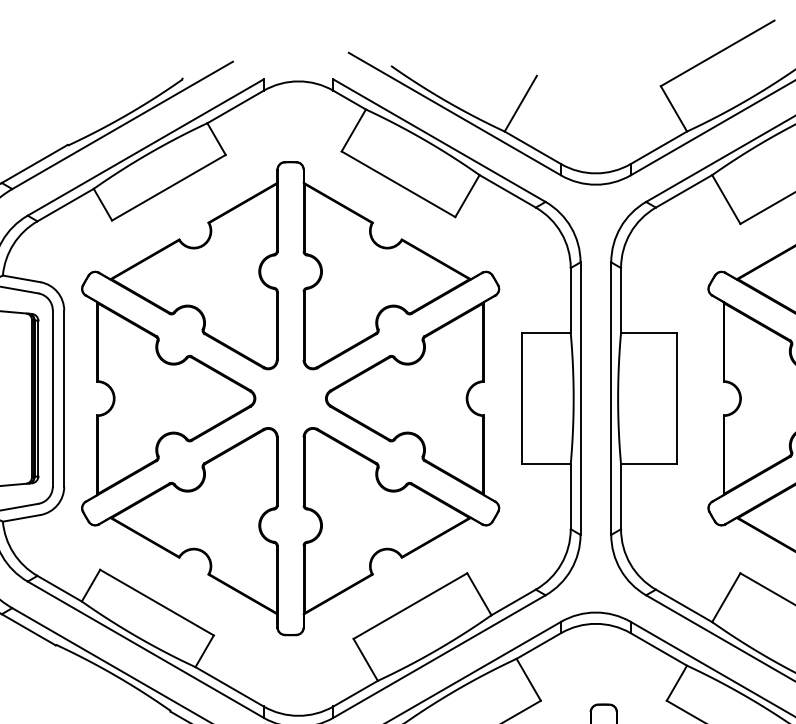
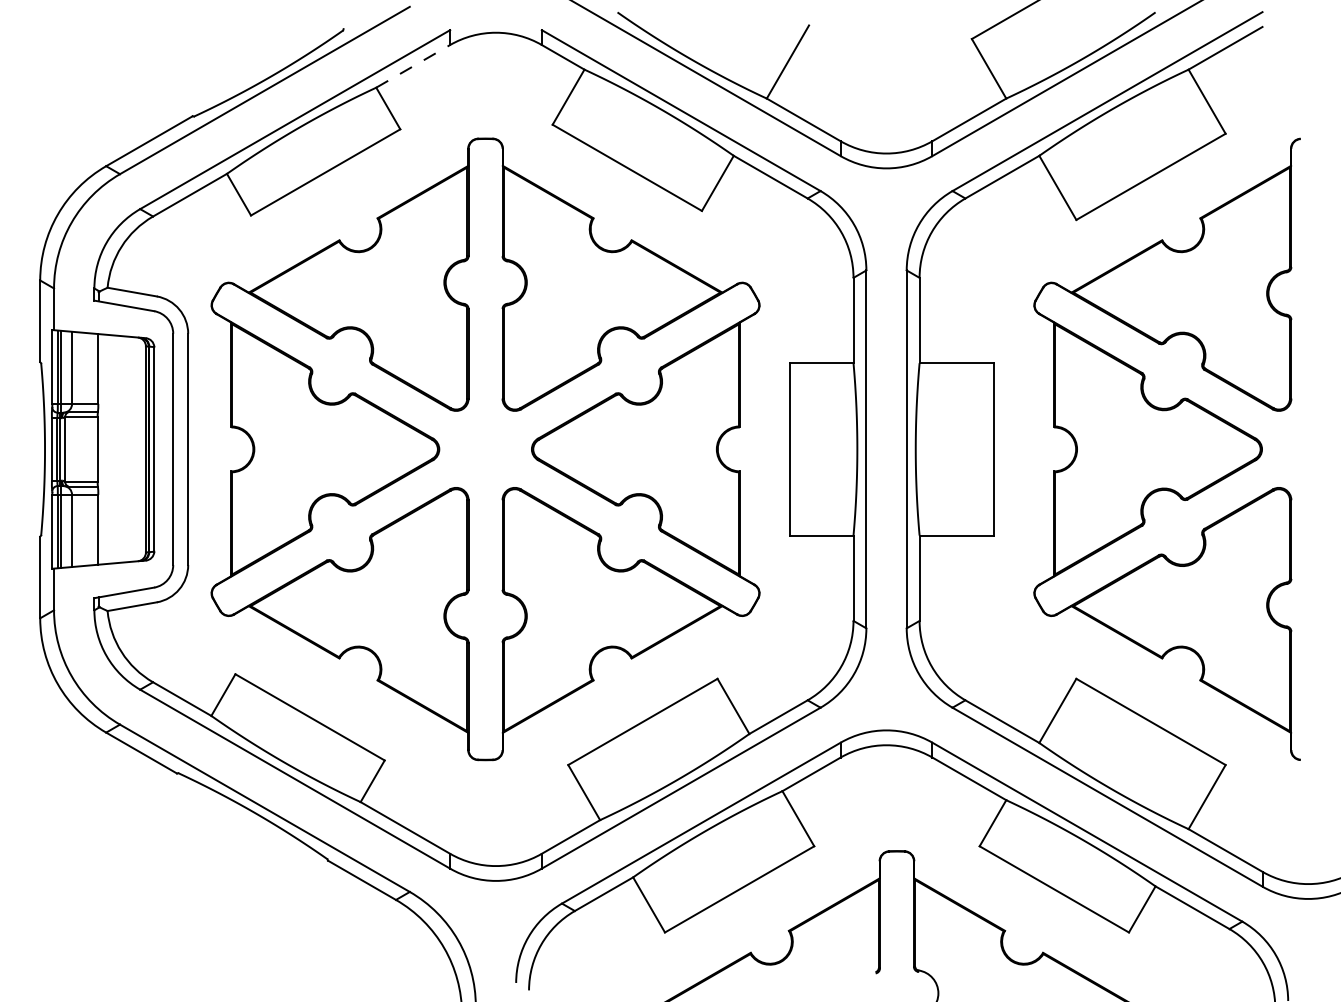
line: (235, 107) -> (413, 66), solid -> dashed

